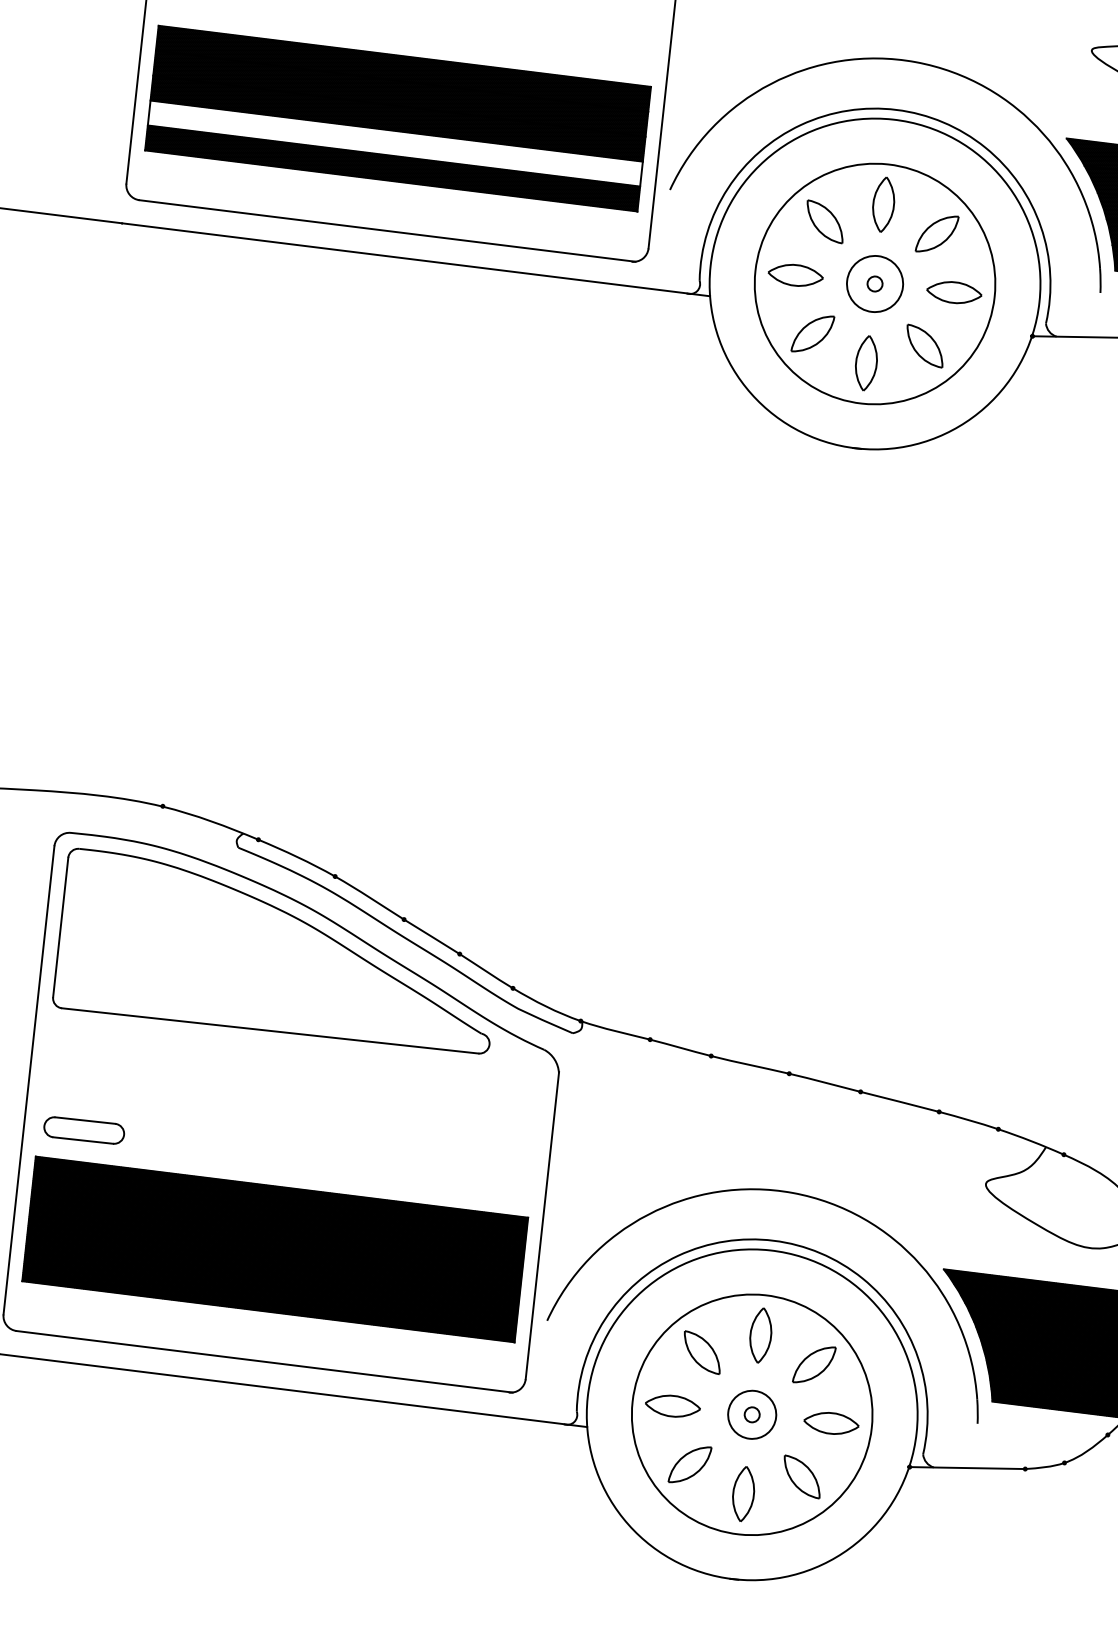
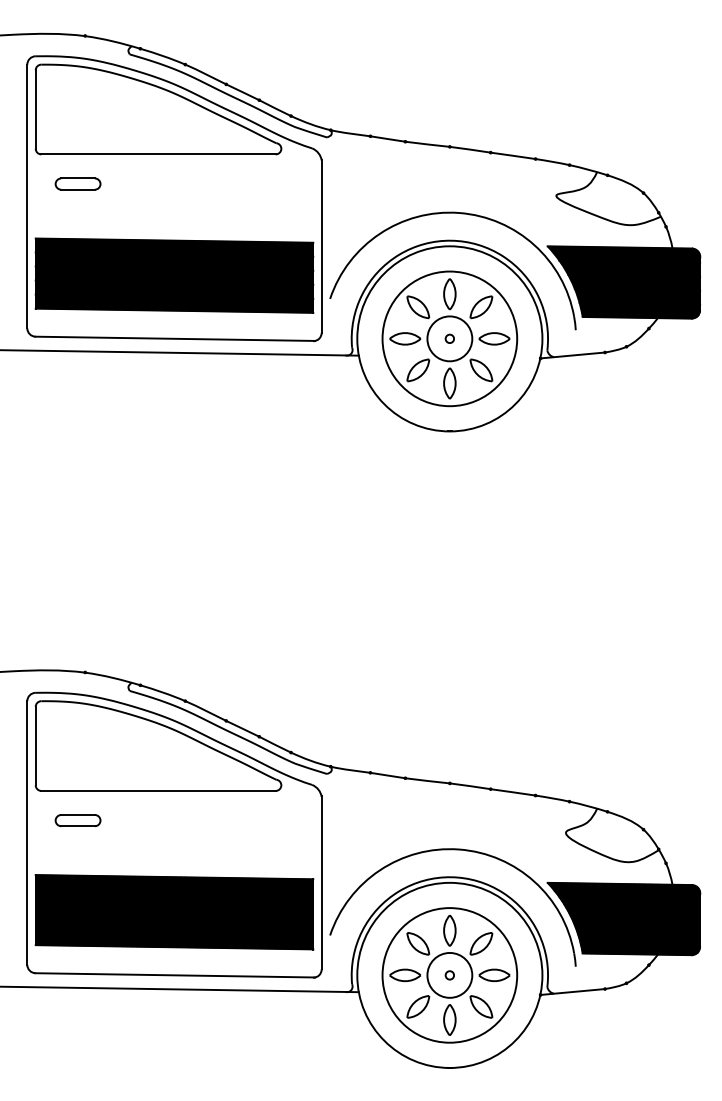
hatch: (395, 143) -> (174, 289), added
circle: (874, 283) -> (449, 338), size x1.43
part: (83, 1130) -> (77, 820), moved
circle: (751, 1413) -> (449, 974), size x1.67

